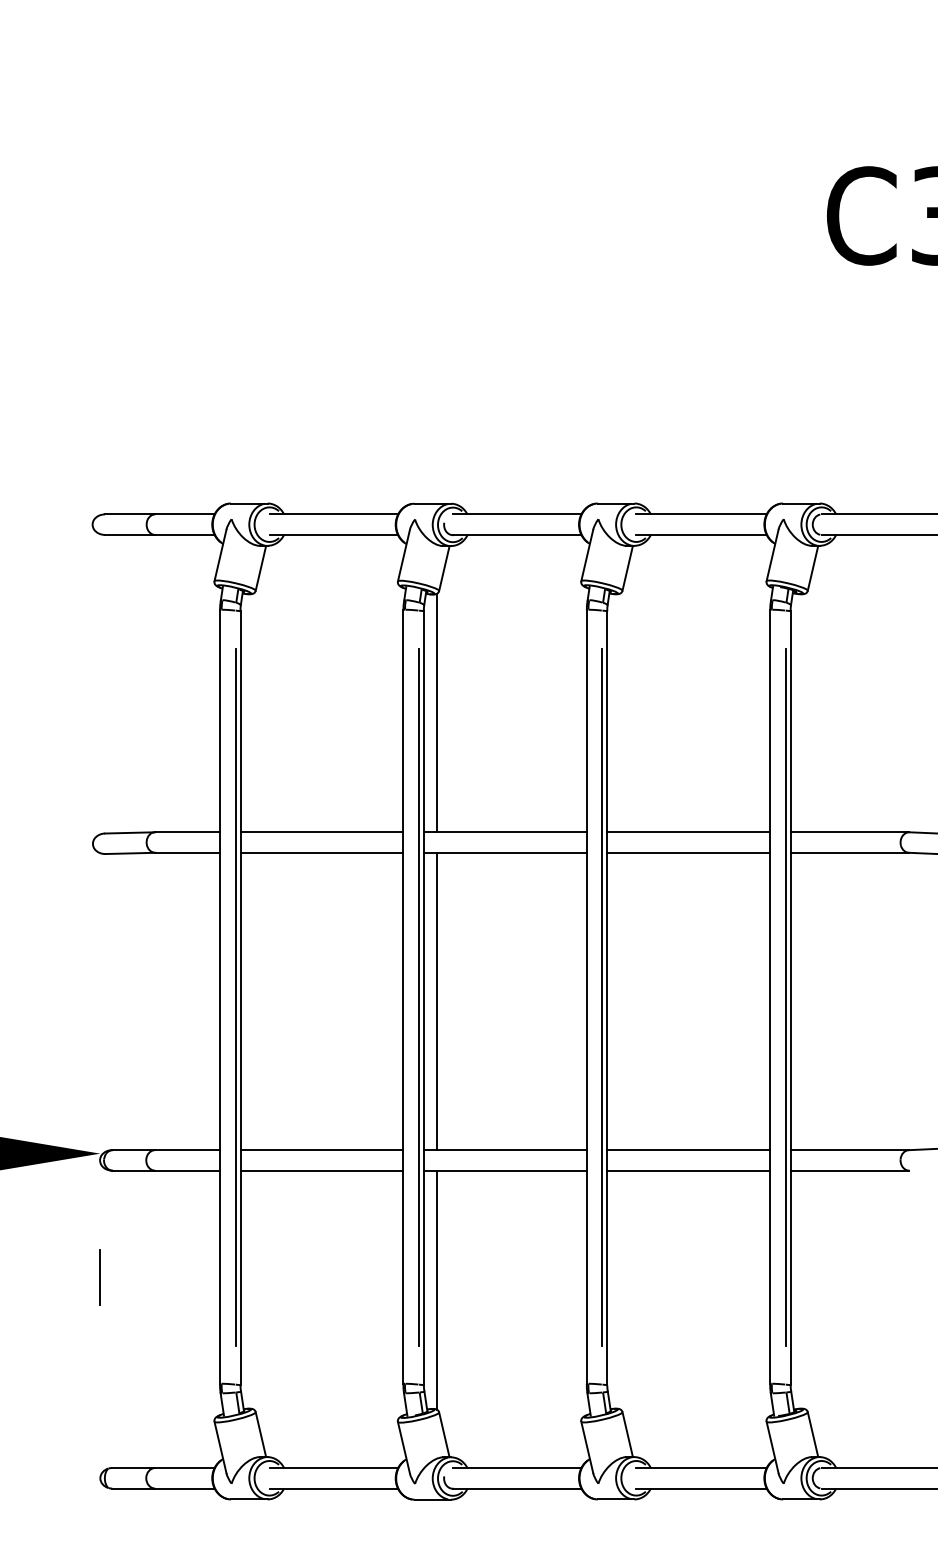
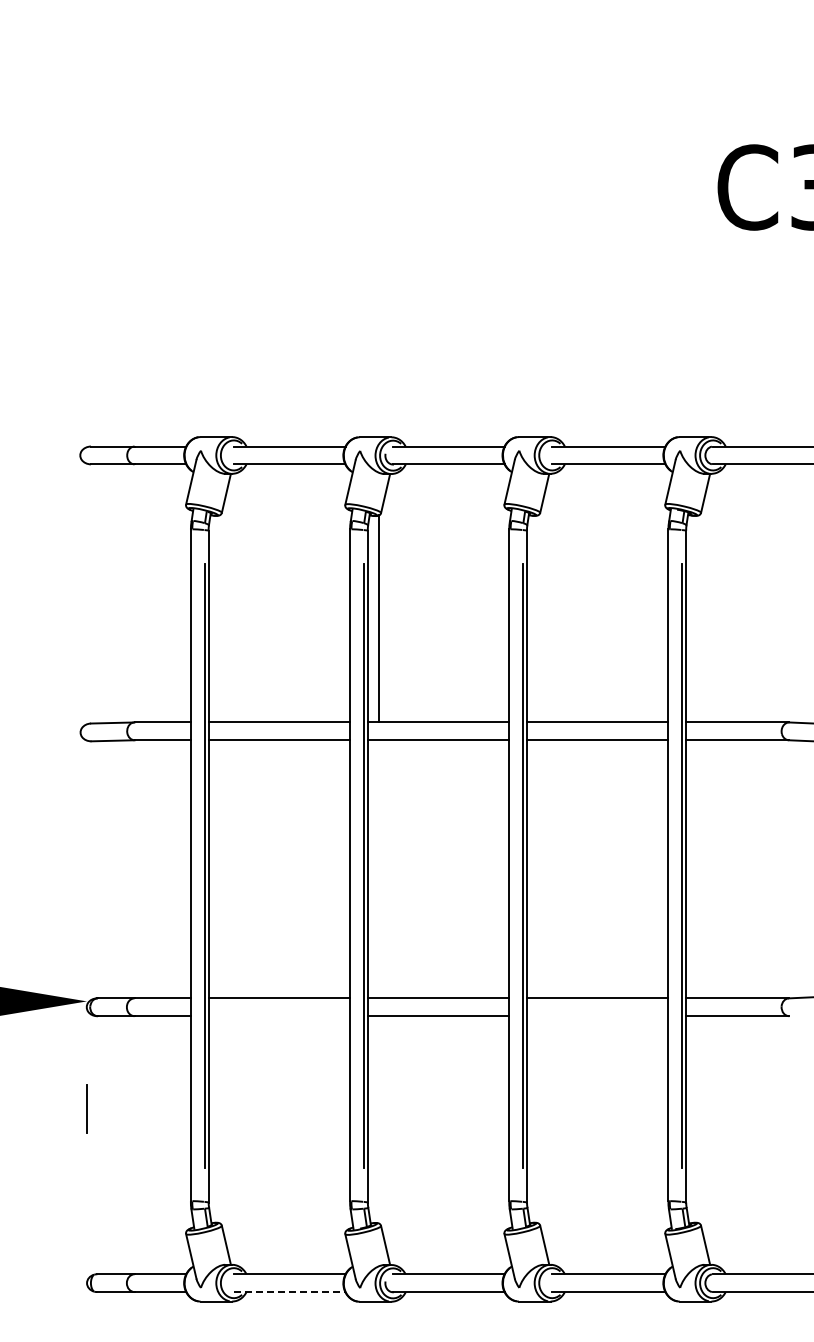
line: (437, 1001) -> (379, 869), removed
line: (322, 1171) -> (279, 1016), removed
line: (688, 1171) -> (597, 1016), removed
line: (437, 1289) -> (379, 1119), removed
line: (333, 1489) -> (289, 1292), solid -> dashed

